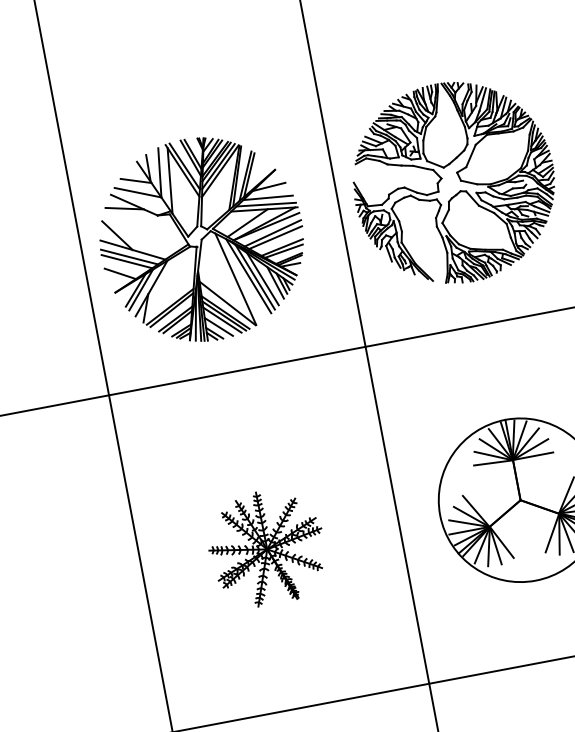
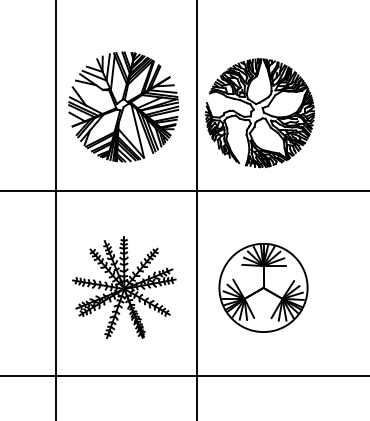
part: (201, 238) -> (123, 106), moved
part: (266, 547) -> (124, 287), size x1.67

